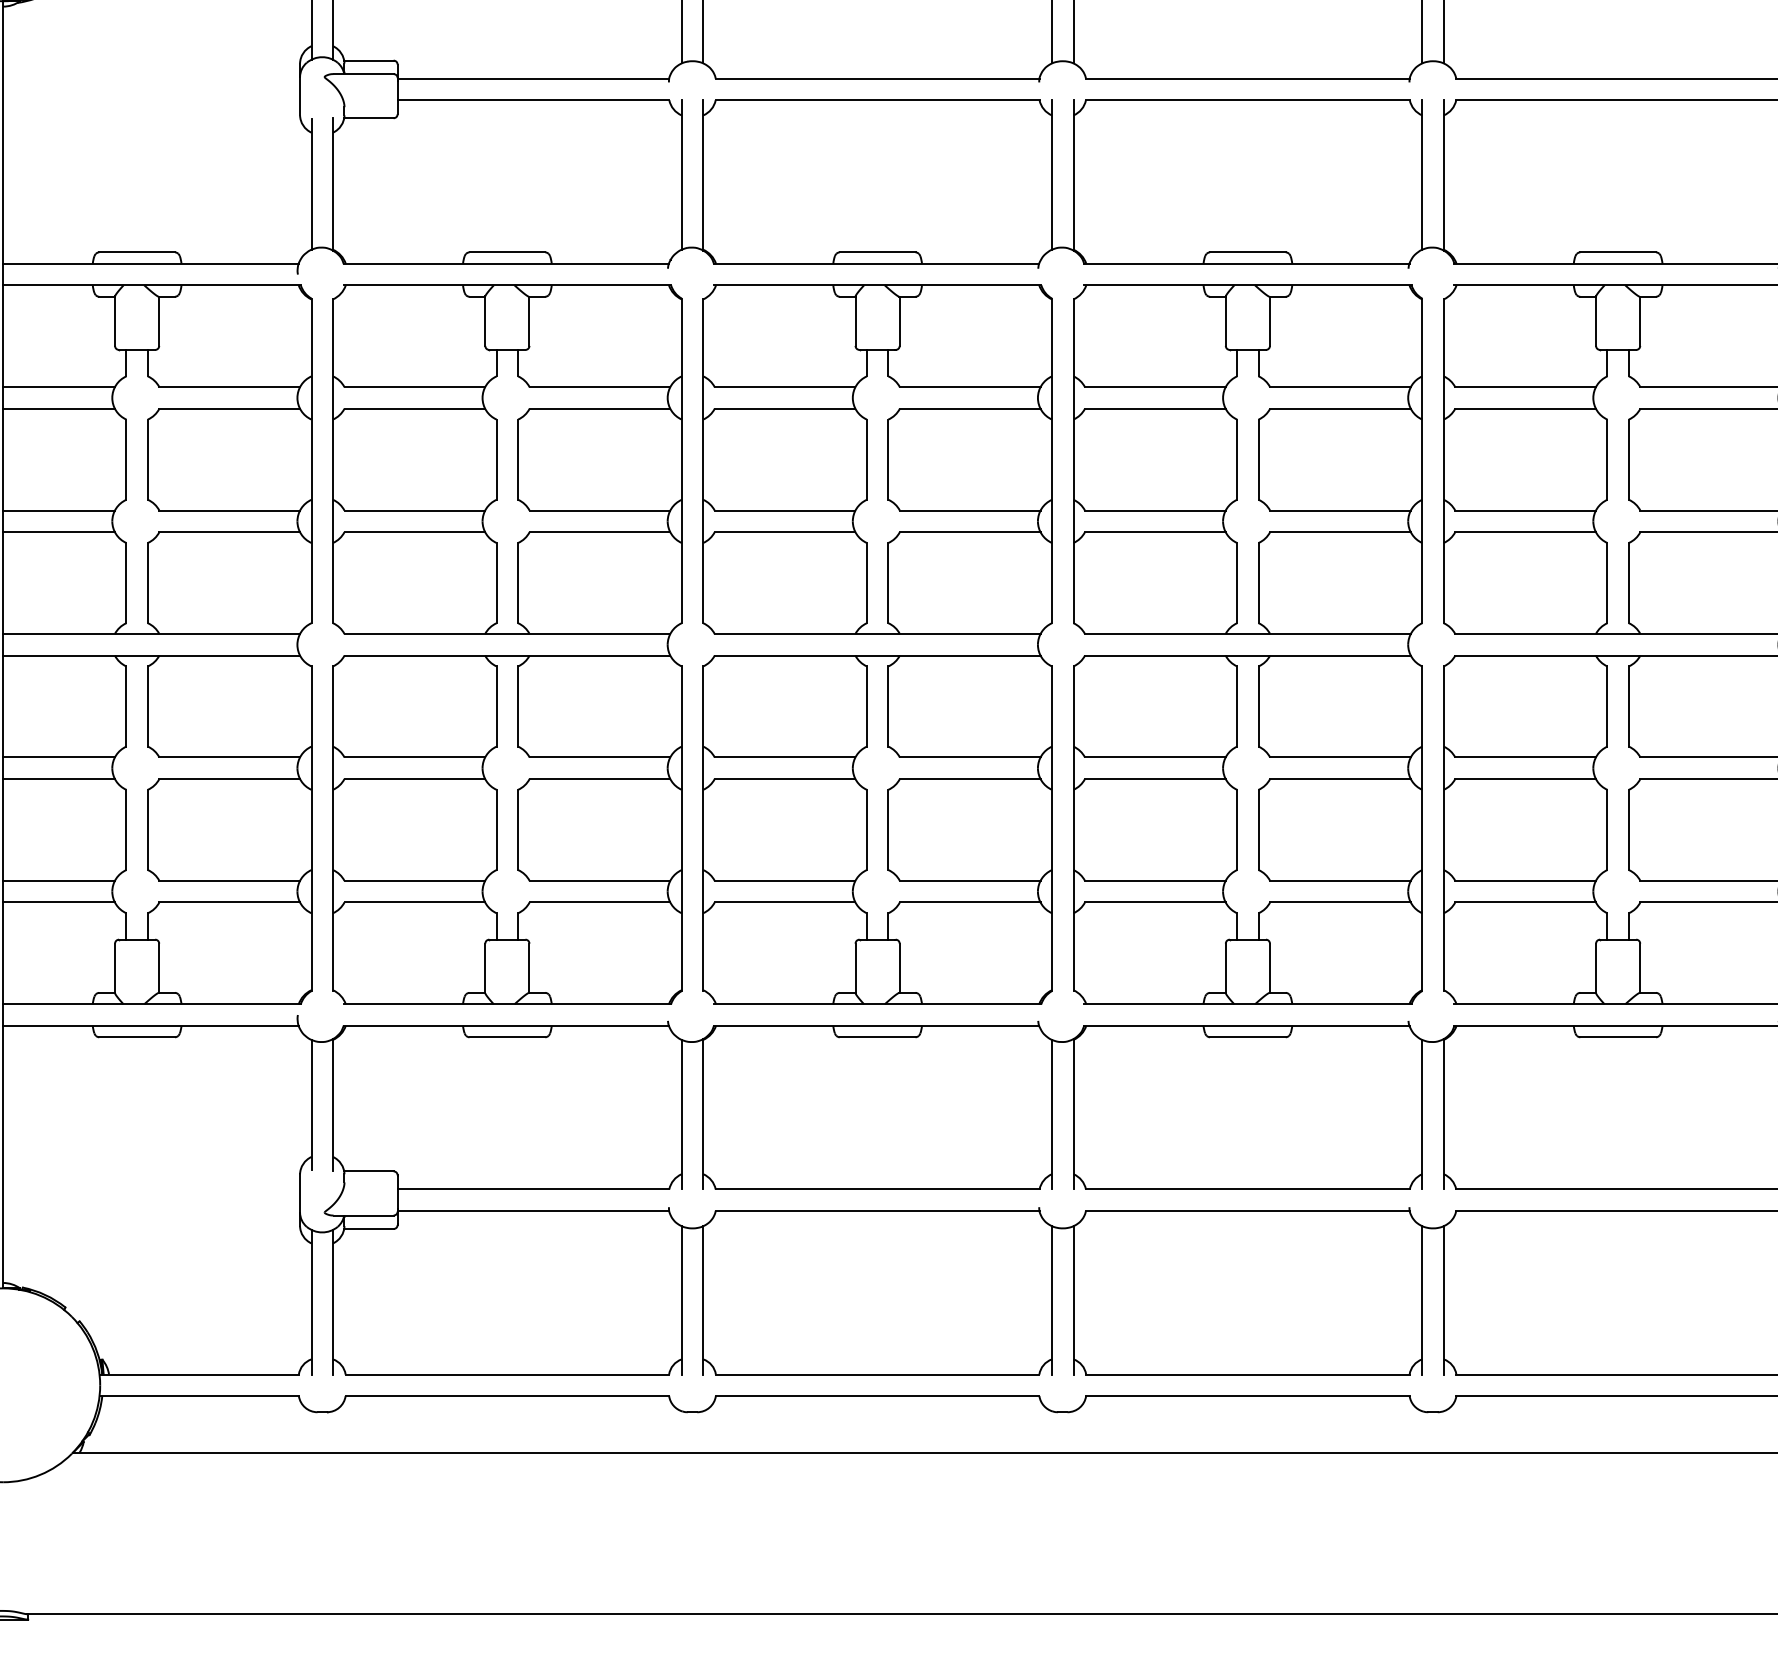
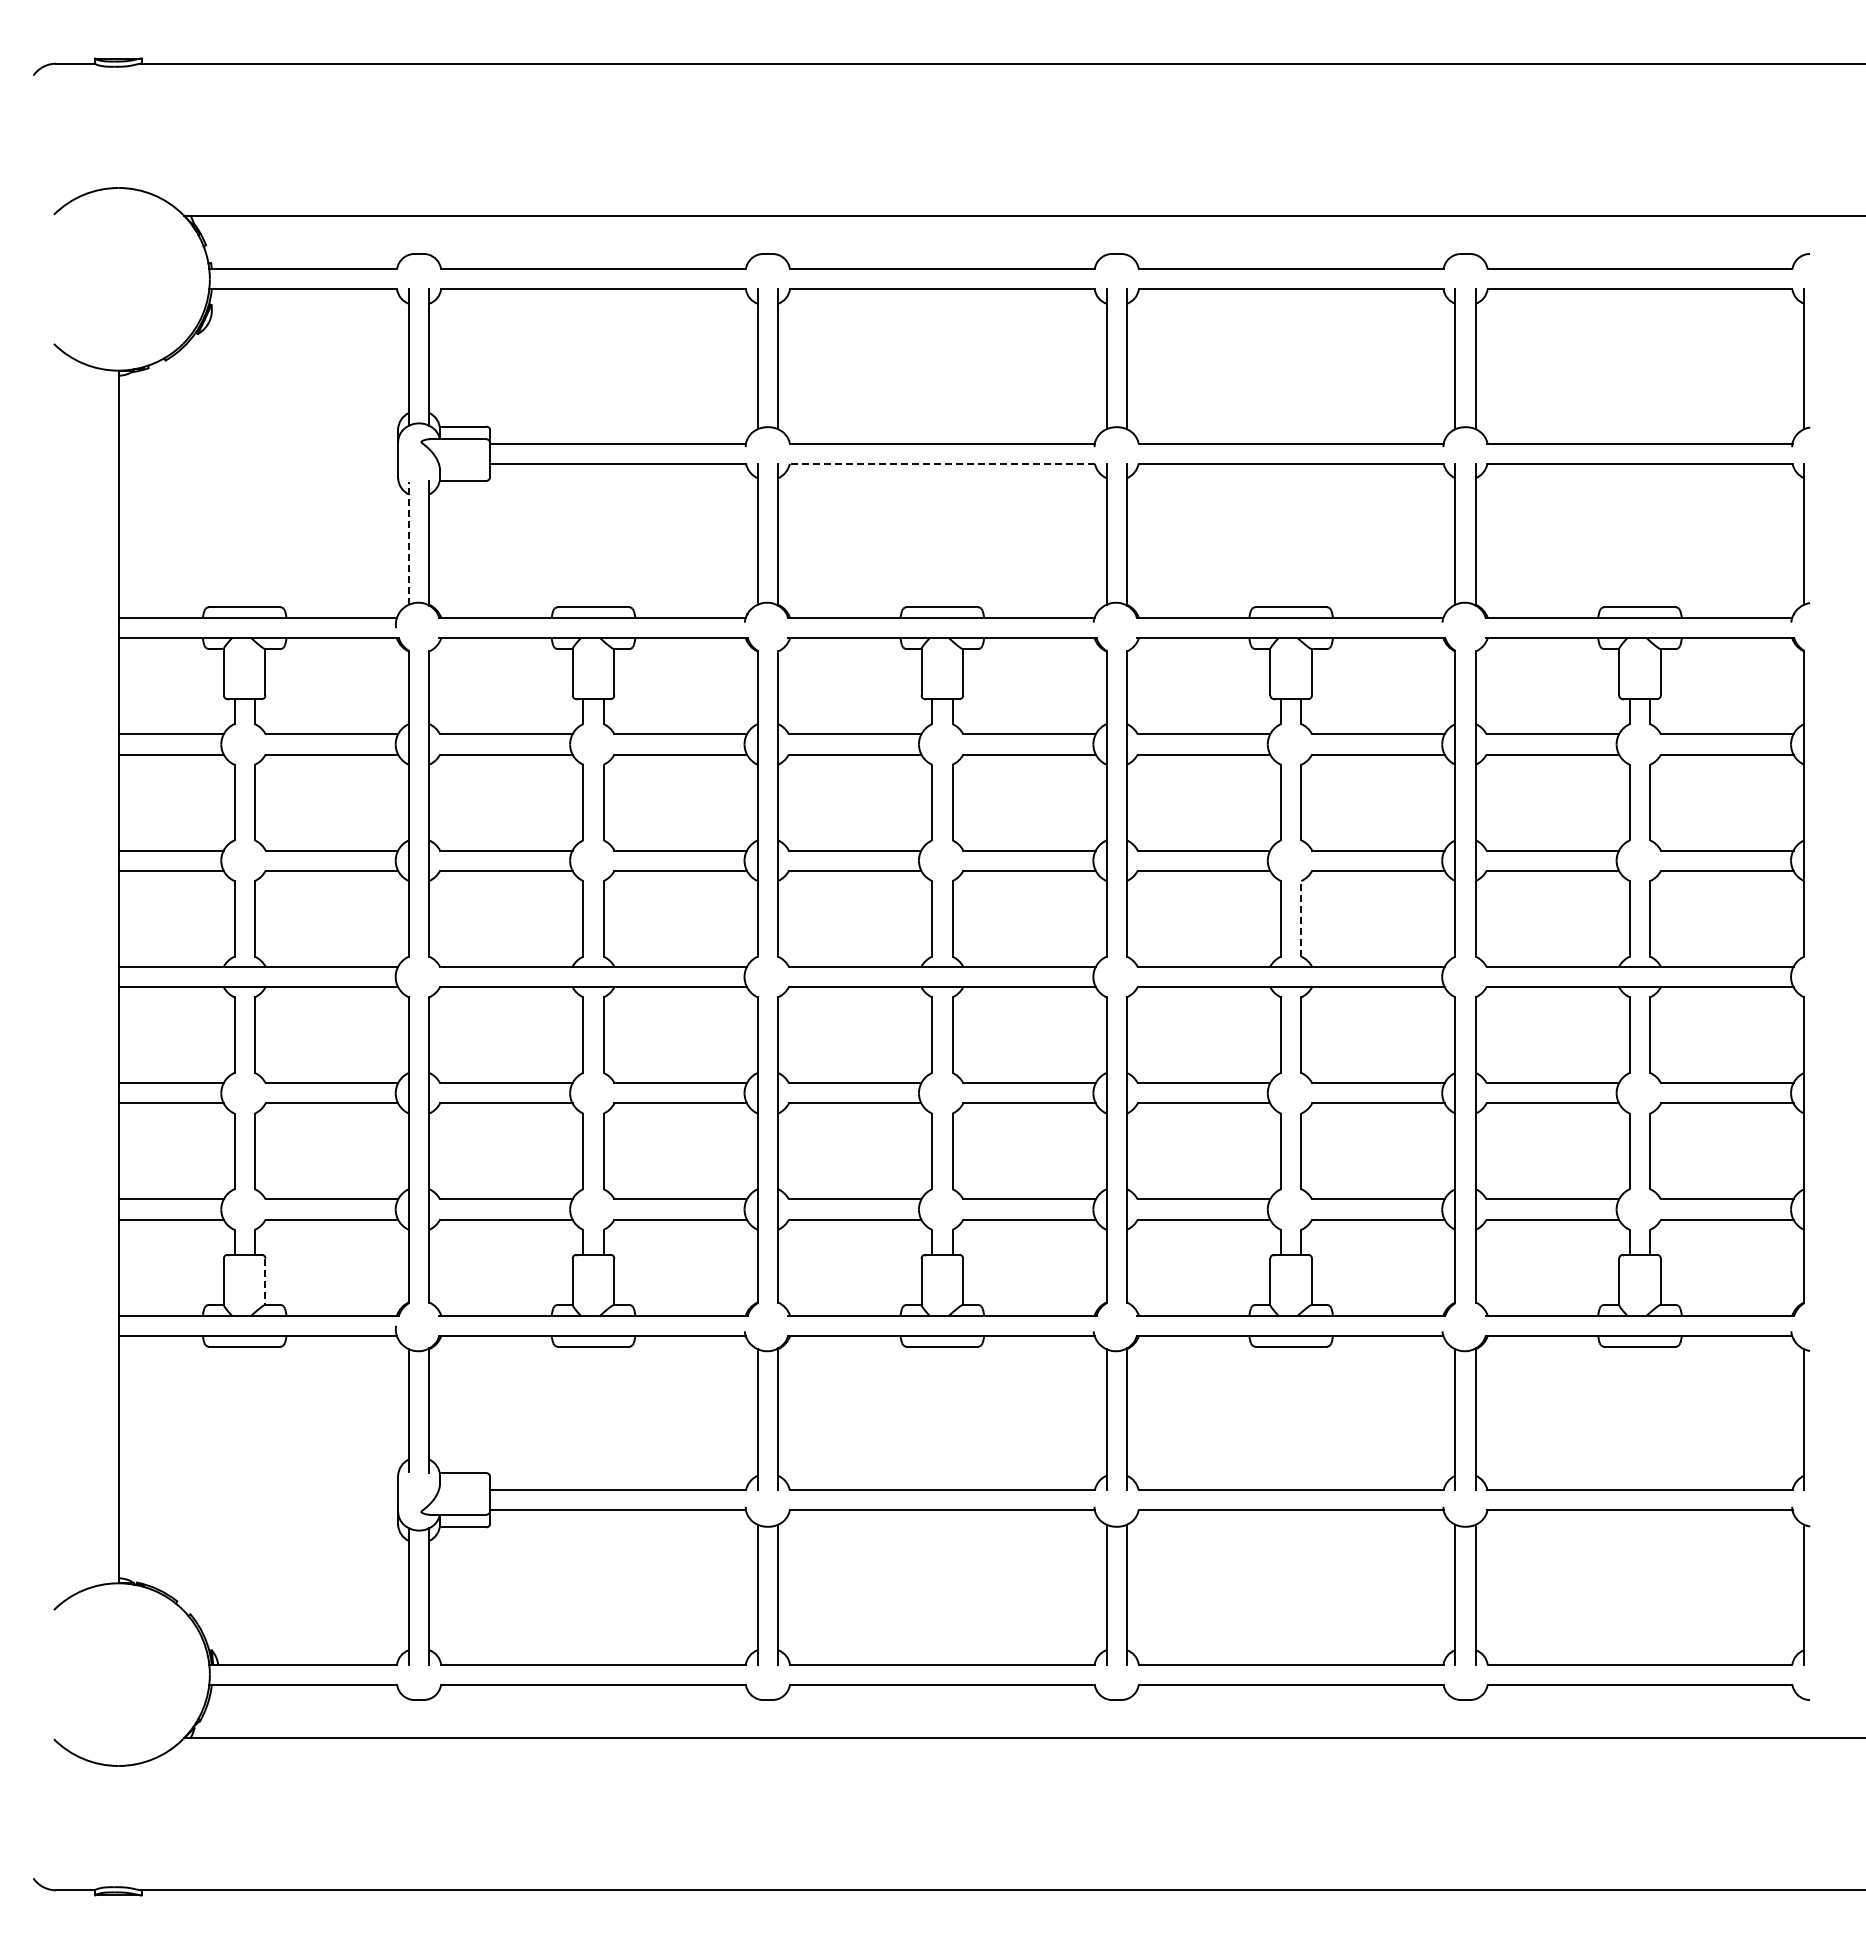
line: (877, 99) -> (942, 463), solid -> dashed
line: (311, 183) -> (408, 542), solid -> dashed
line: (1258, 582) -> (1301, 918), solid -> dashed
line: (159, 969) -> (265, 1282), solid -> dashed

